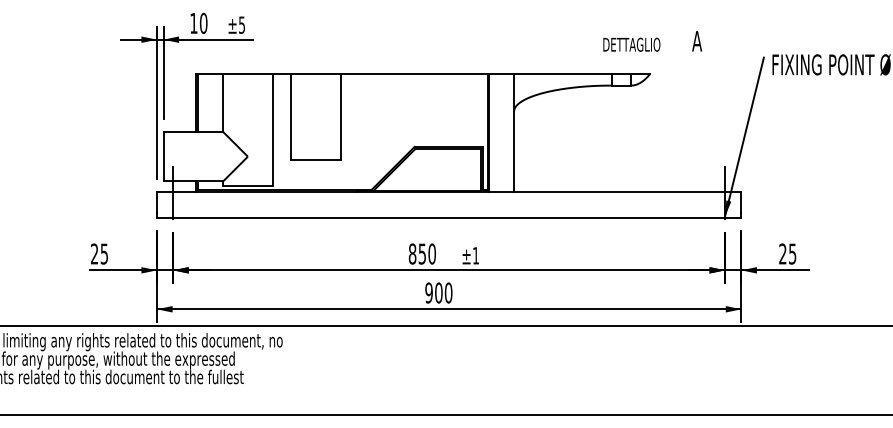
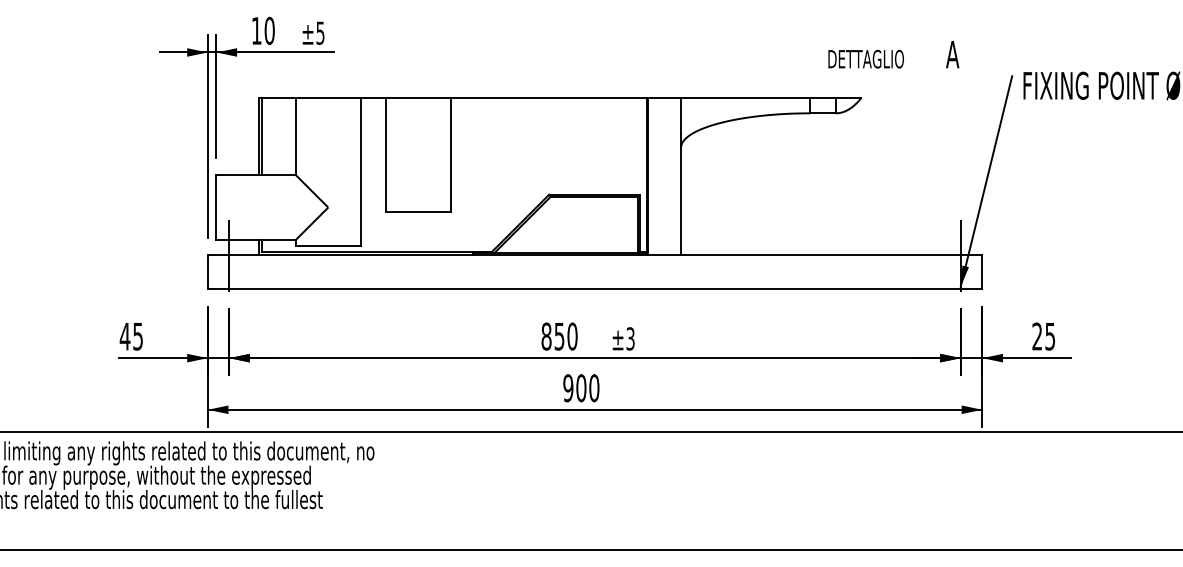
text: (652, 41) -> (893, 54), moved
text: (94, 253) -> (124, 336), 25 -> 45
text: (475, 255) -> (630, 338), ±1 -> ±3

